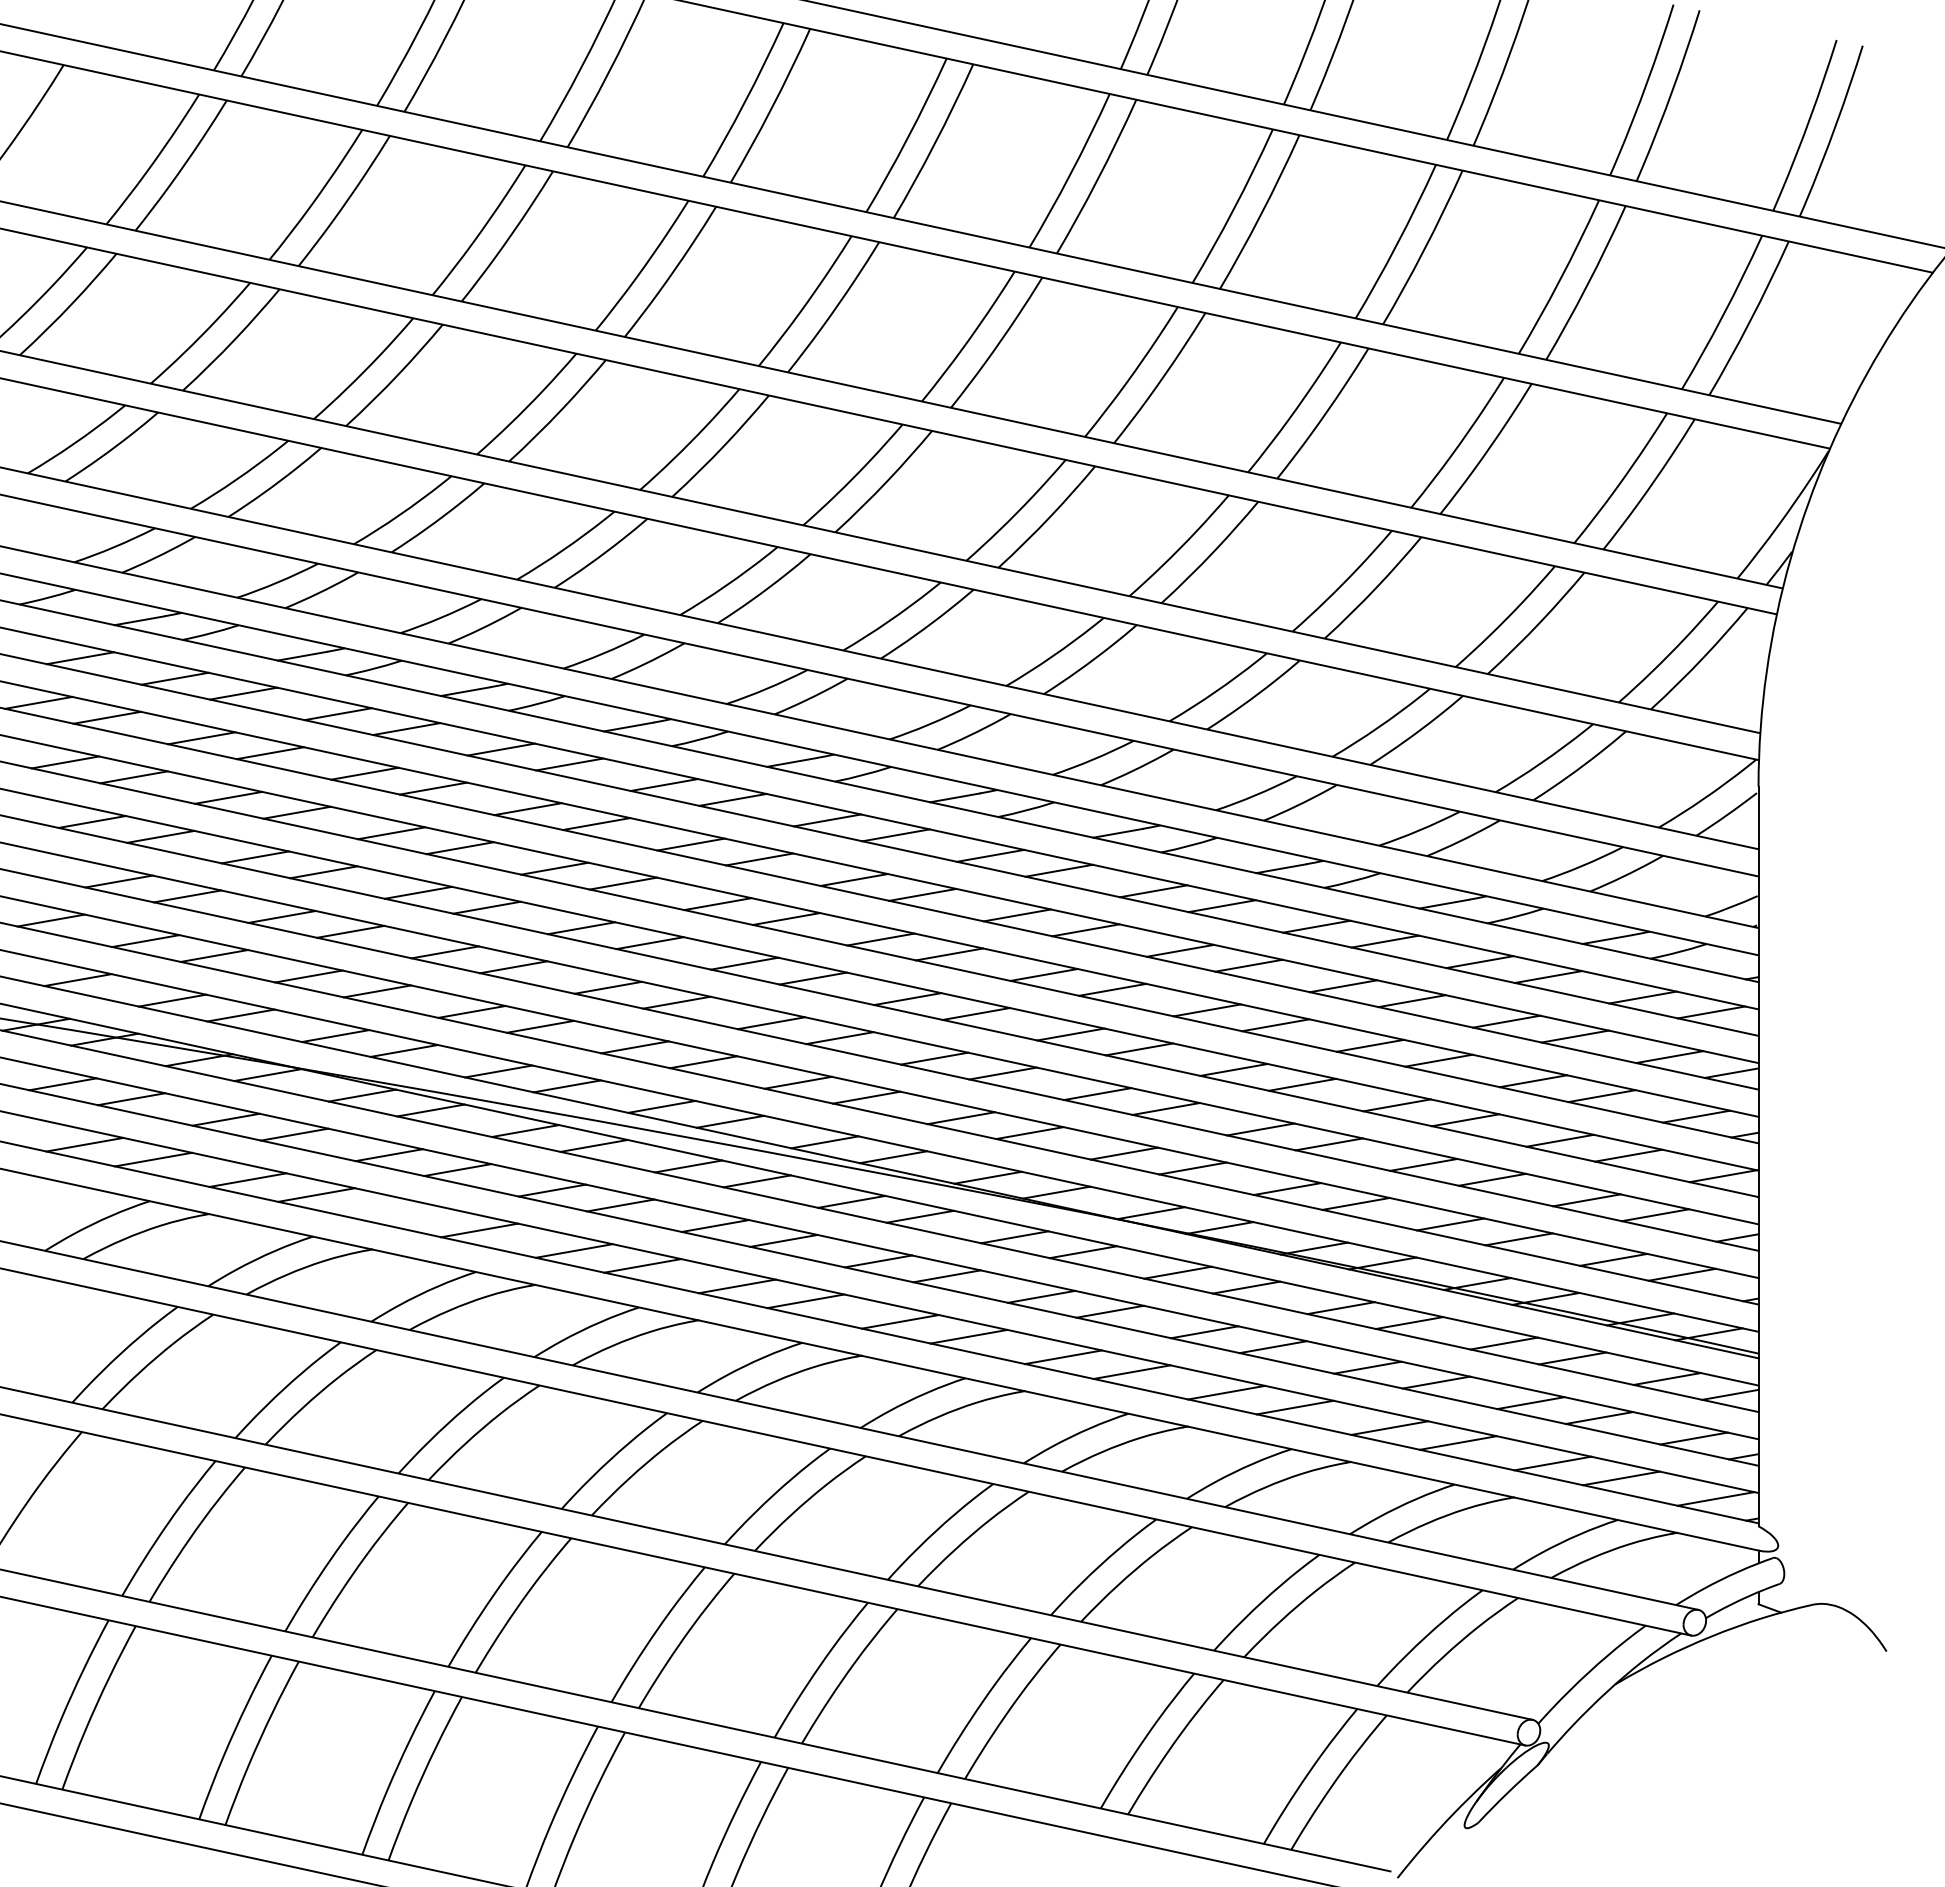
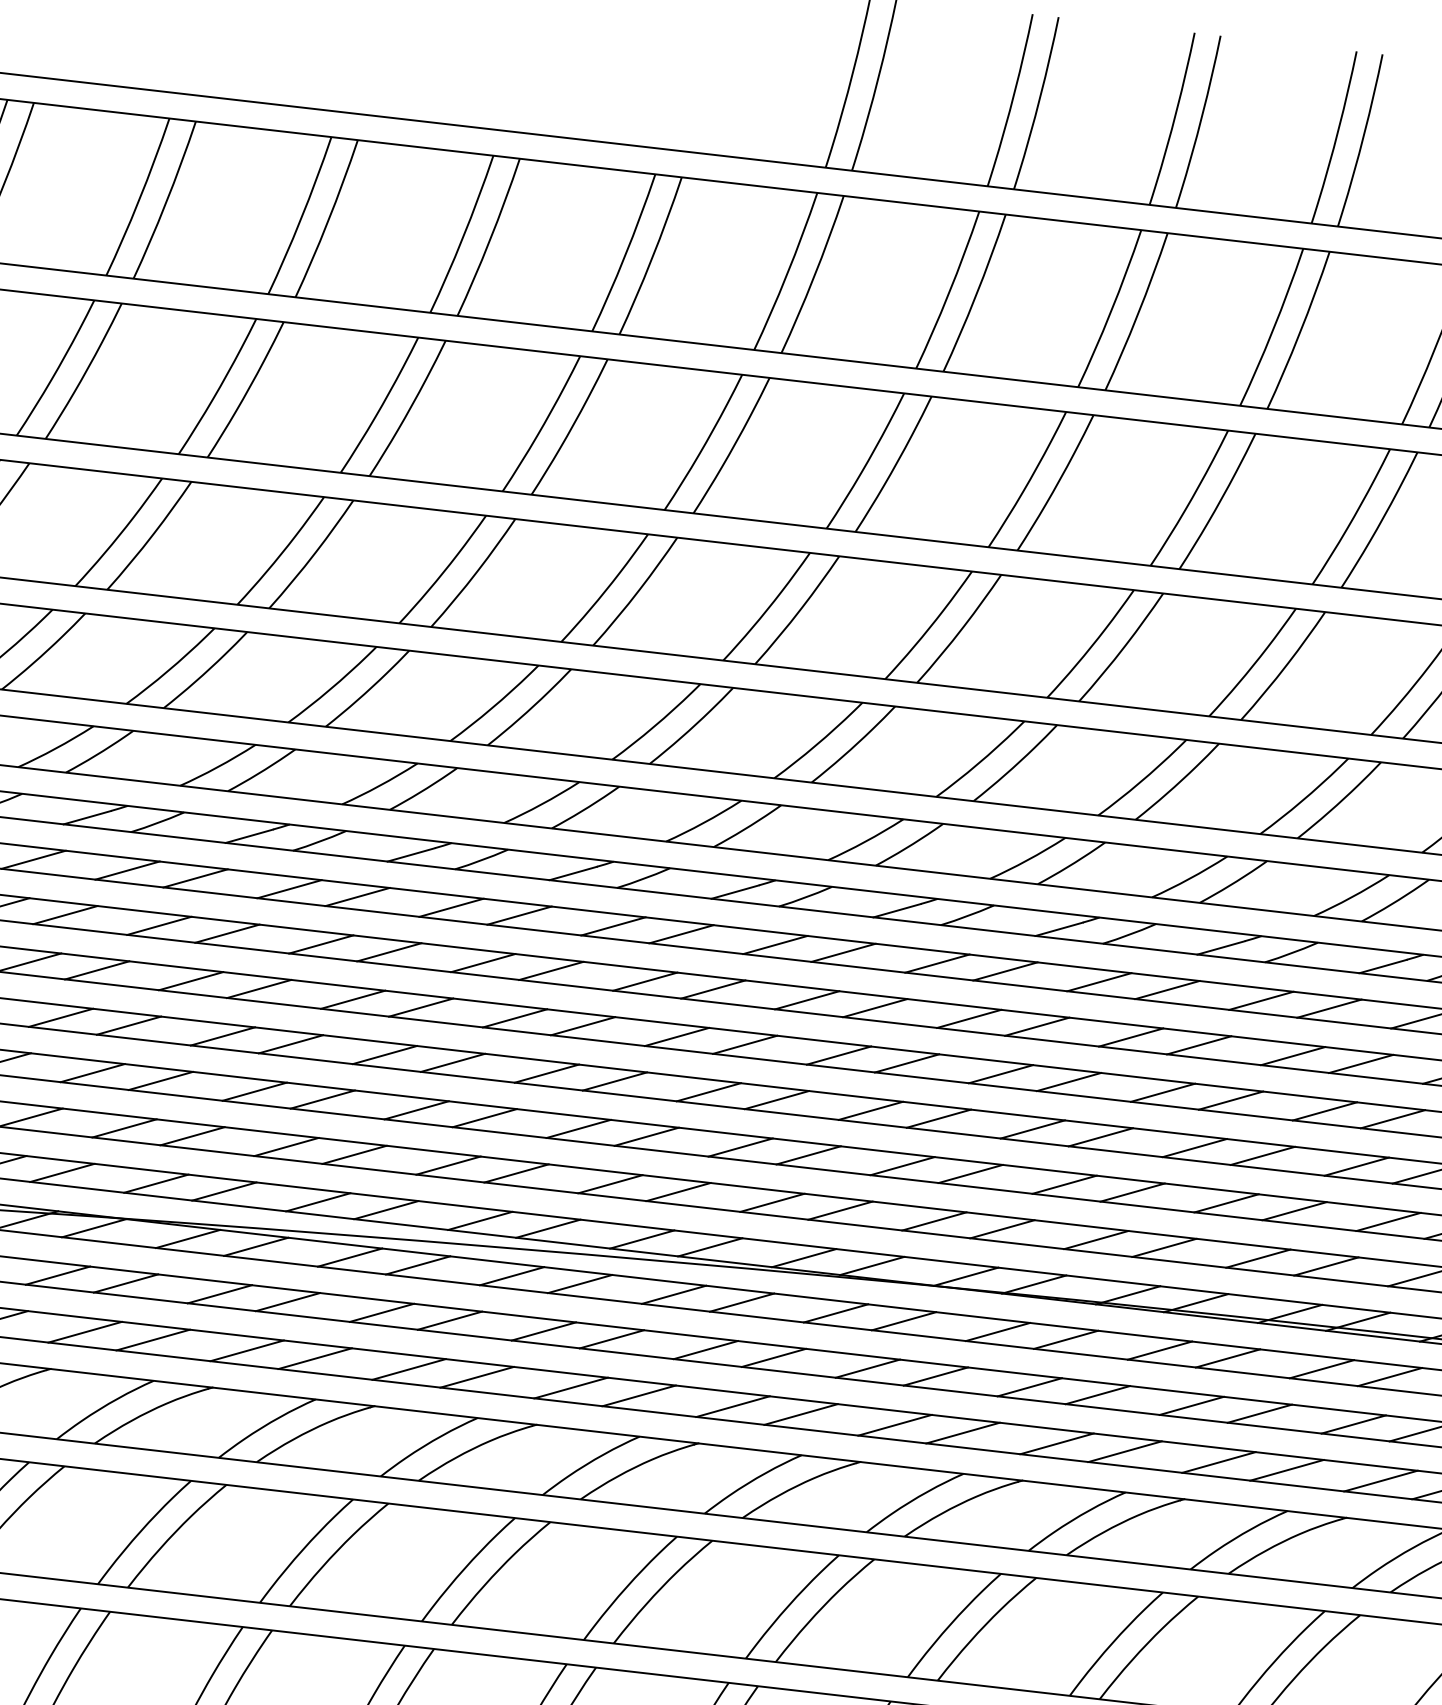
line: (410, 1215) -> (246, 1350), added

